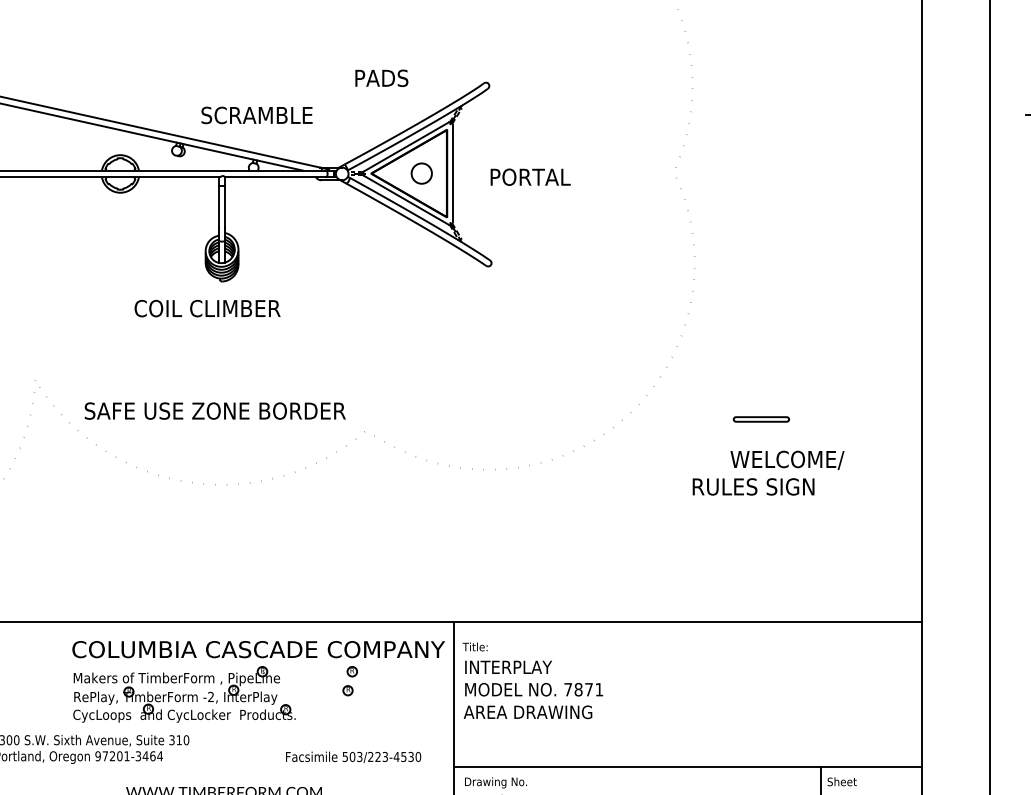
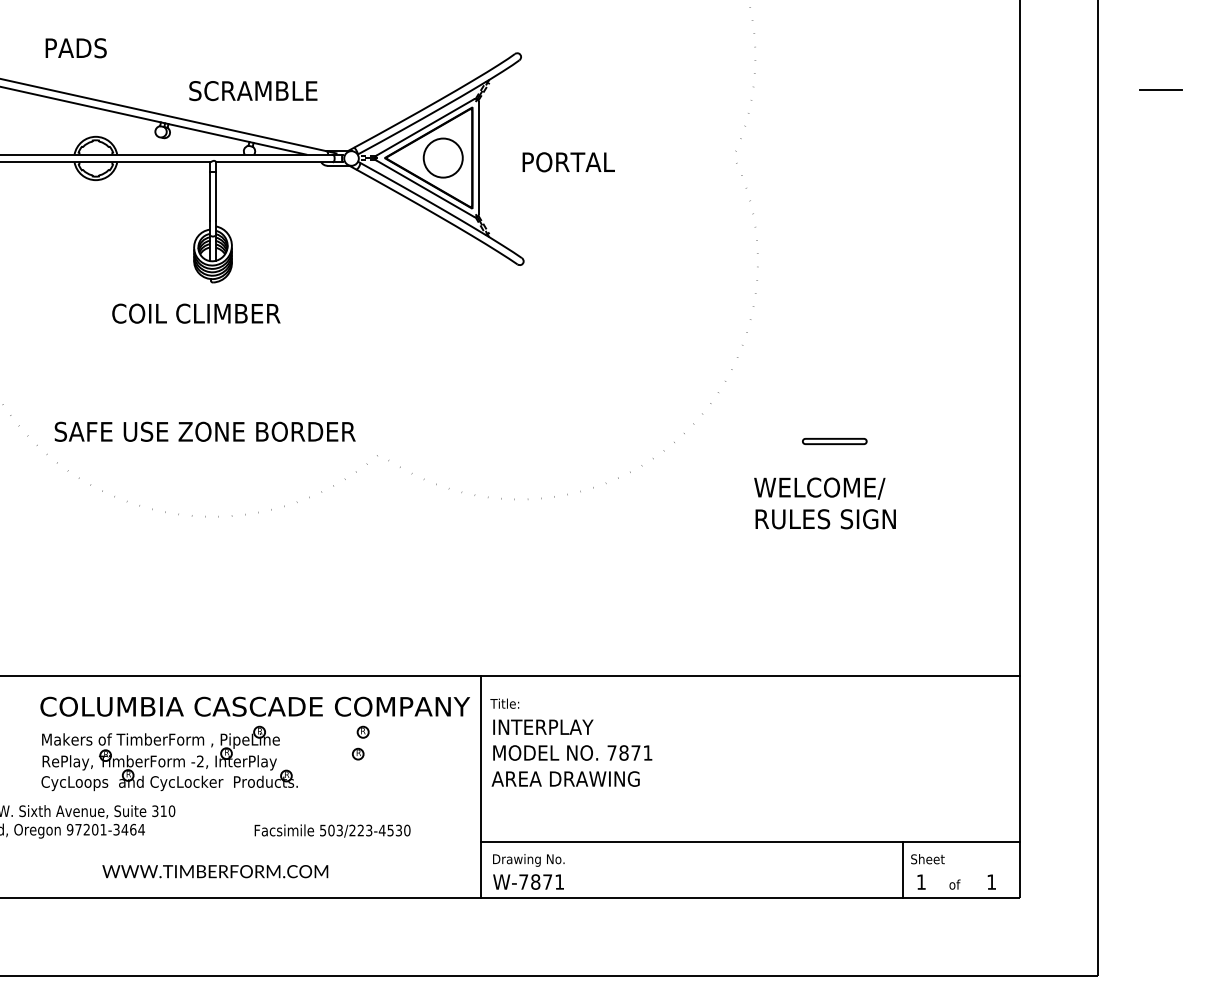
text: (381, 78) -> (75, 48), moved
circle: (421, 173) -> (442, 157), size x1.67
text: (787, 460) -> (819, 488), moved
text: (353, 756) -> (332, 830), moved

